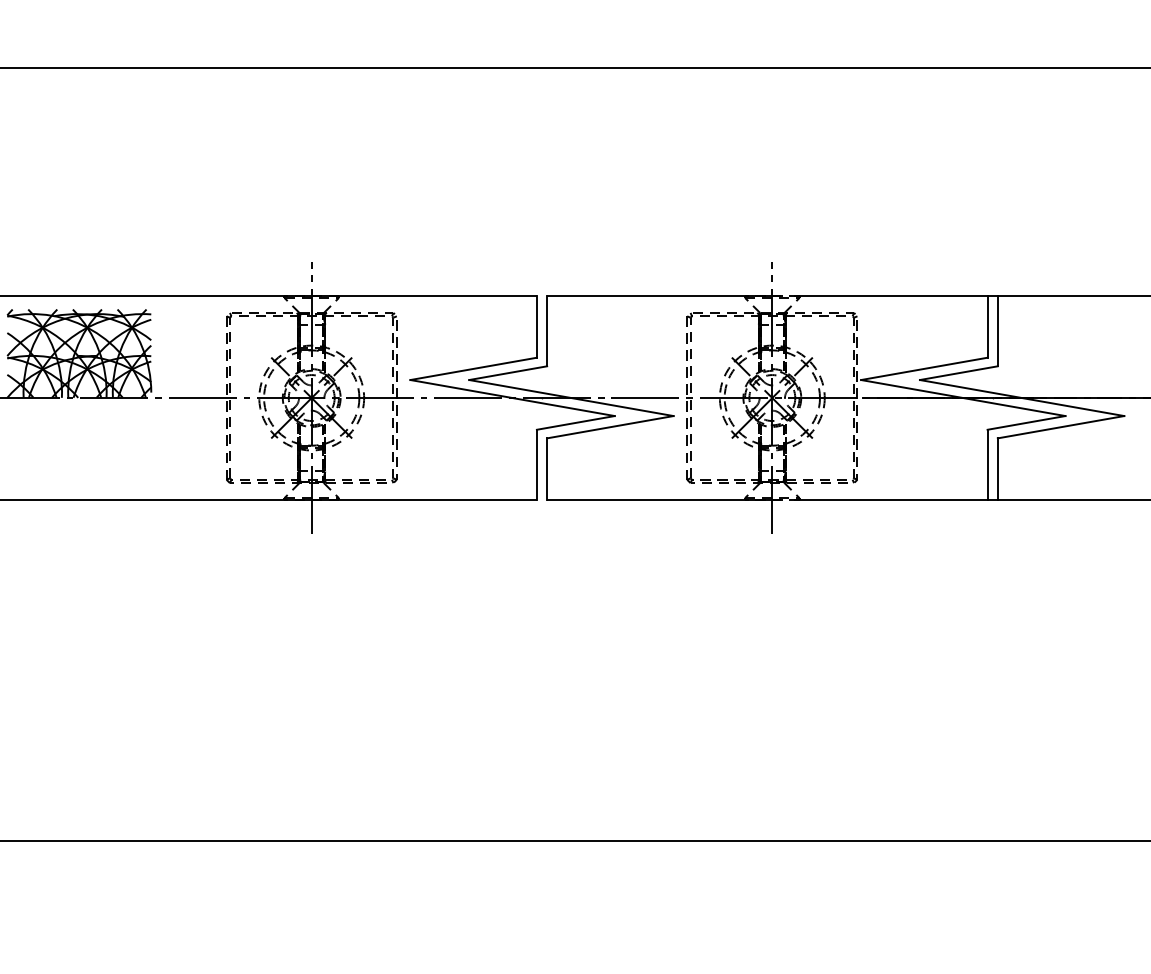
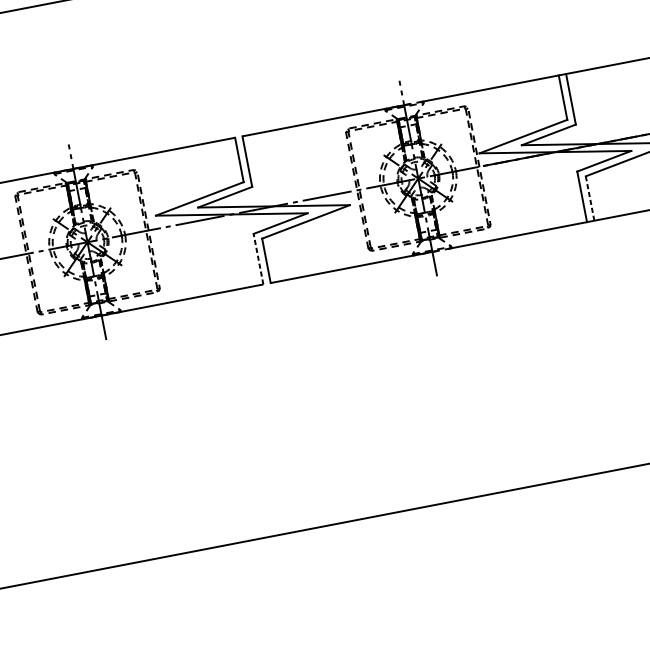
line: (536, 464) -> (258, 258), solid -> dashed
line: (997, 469) -> (589, 198), solid -> dashed

